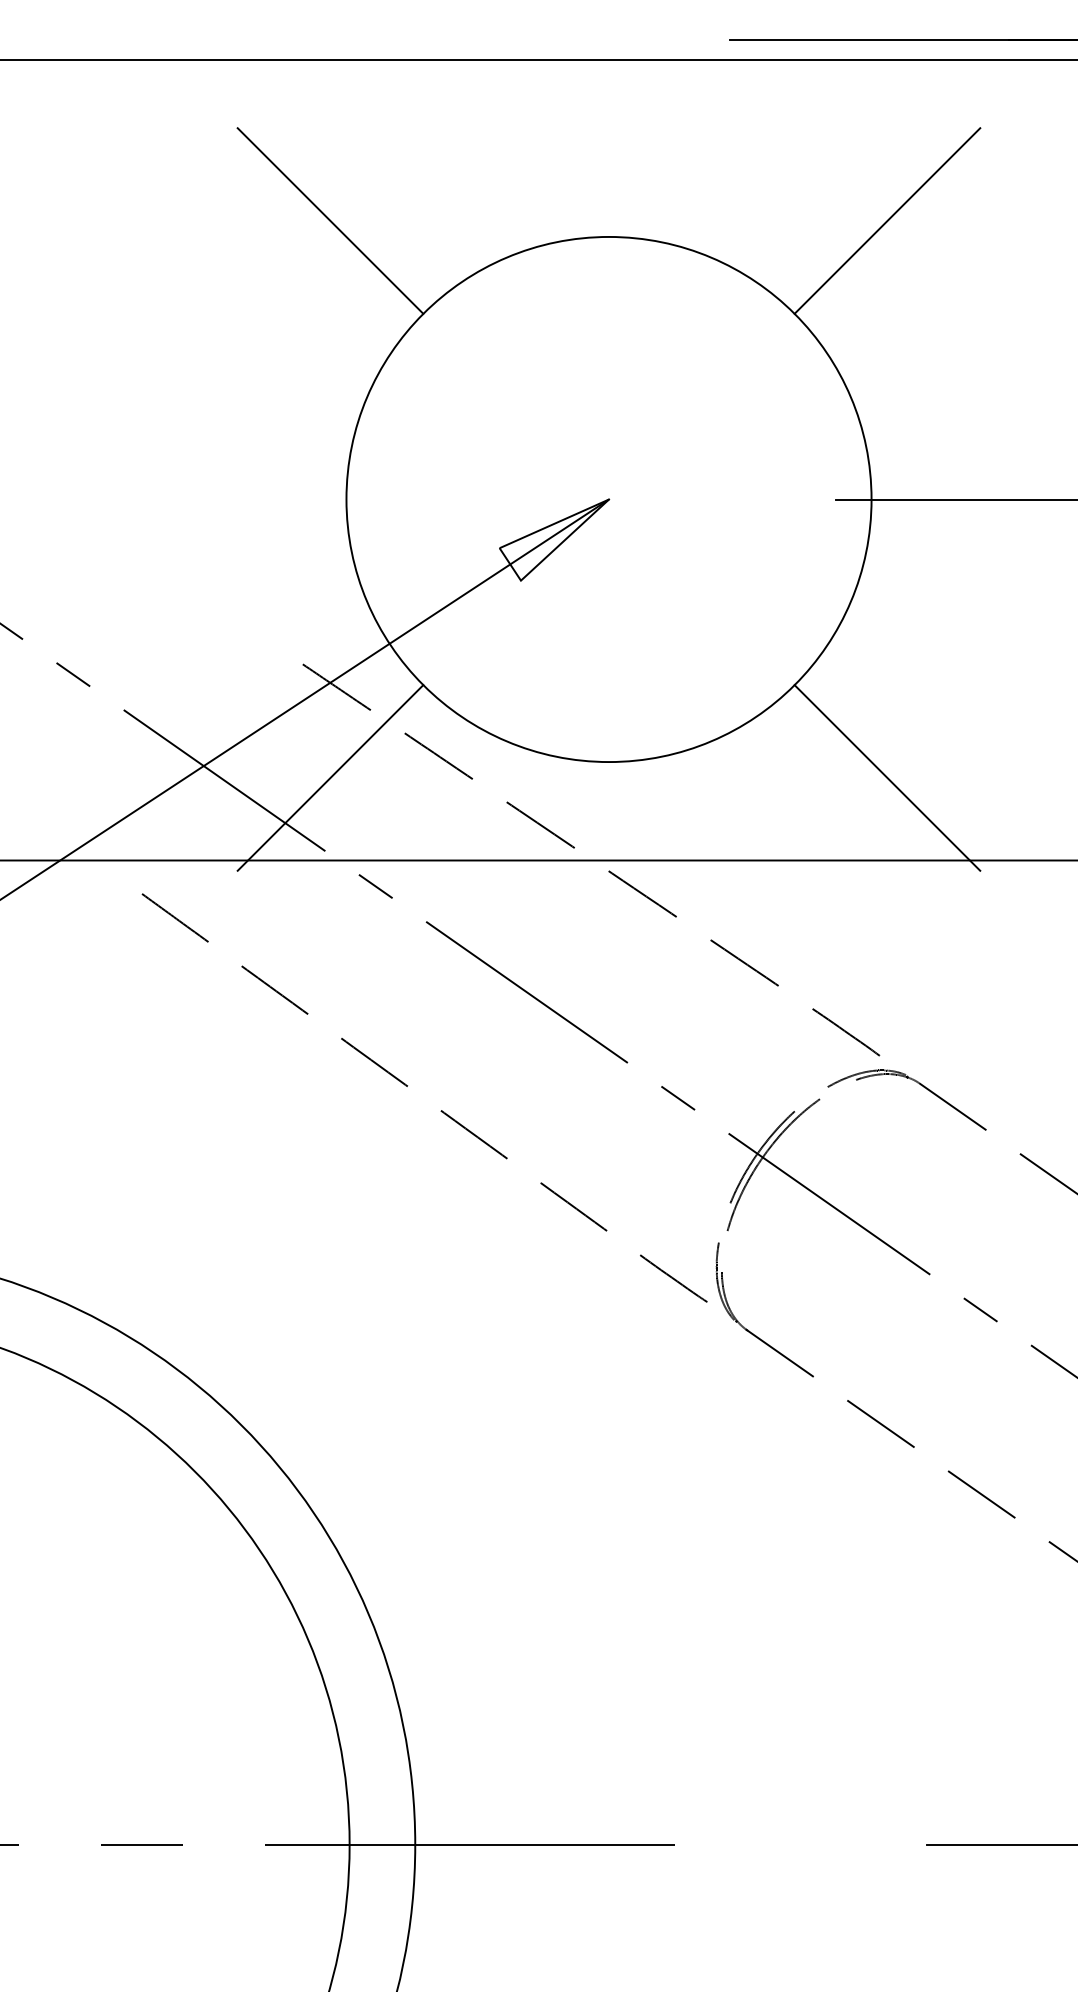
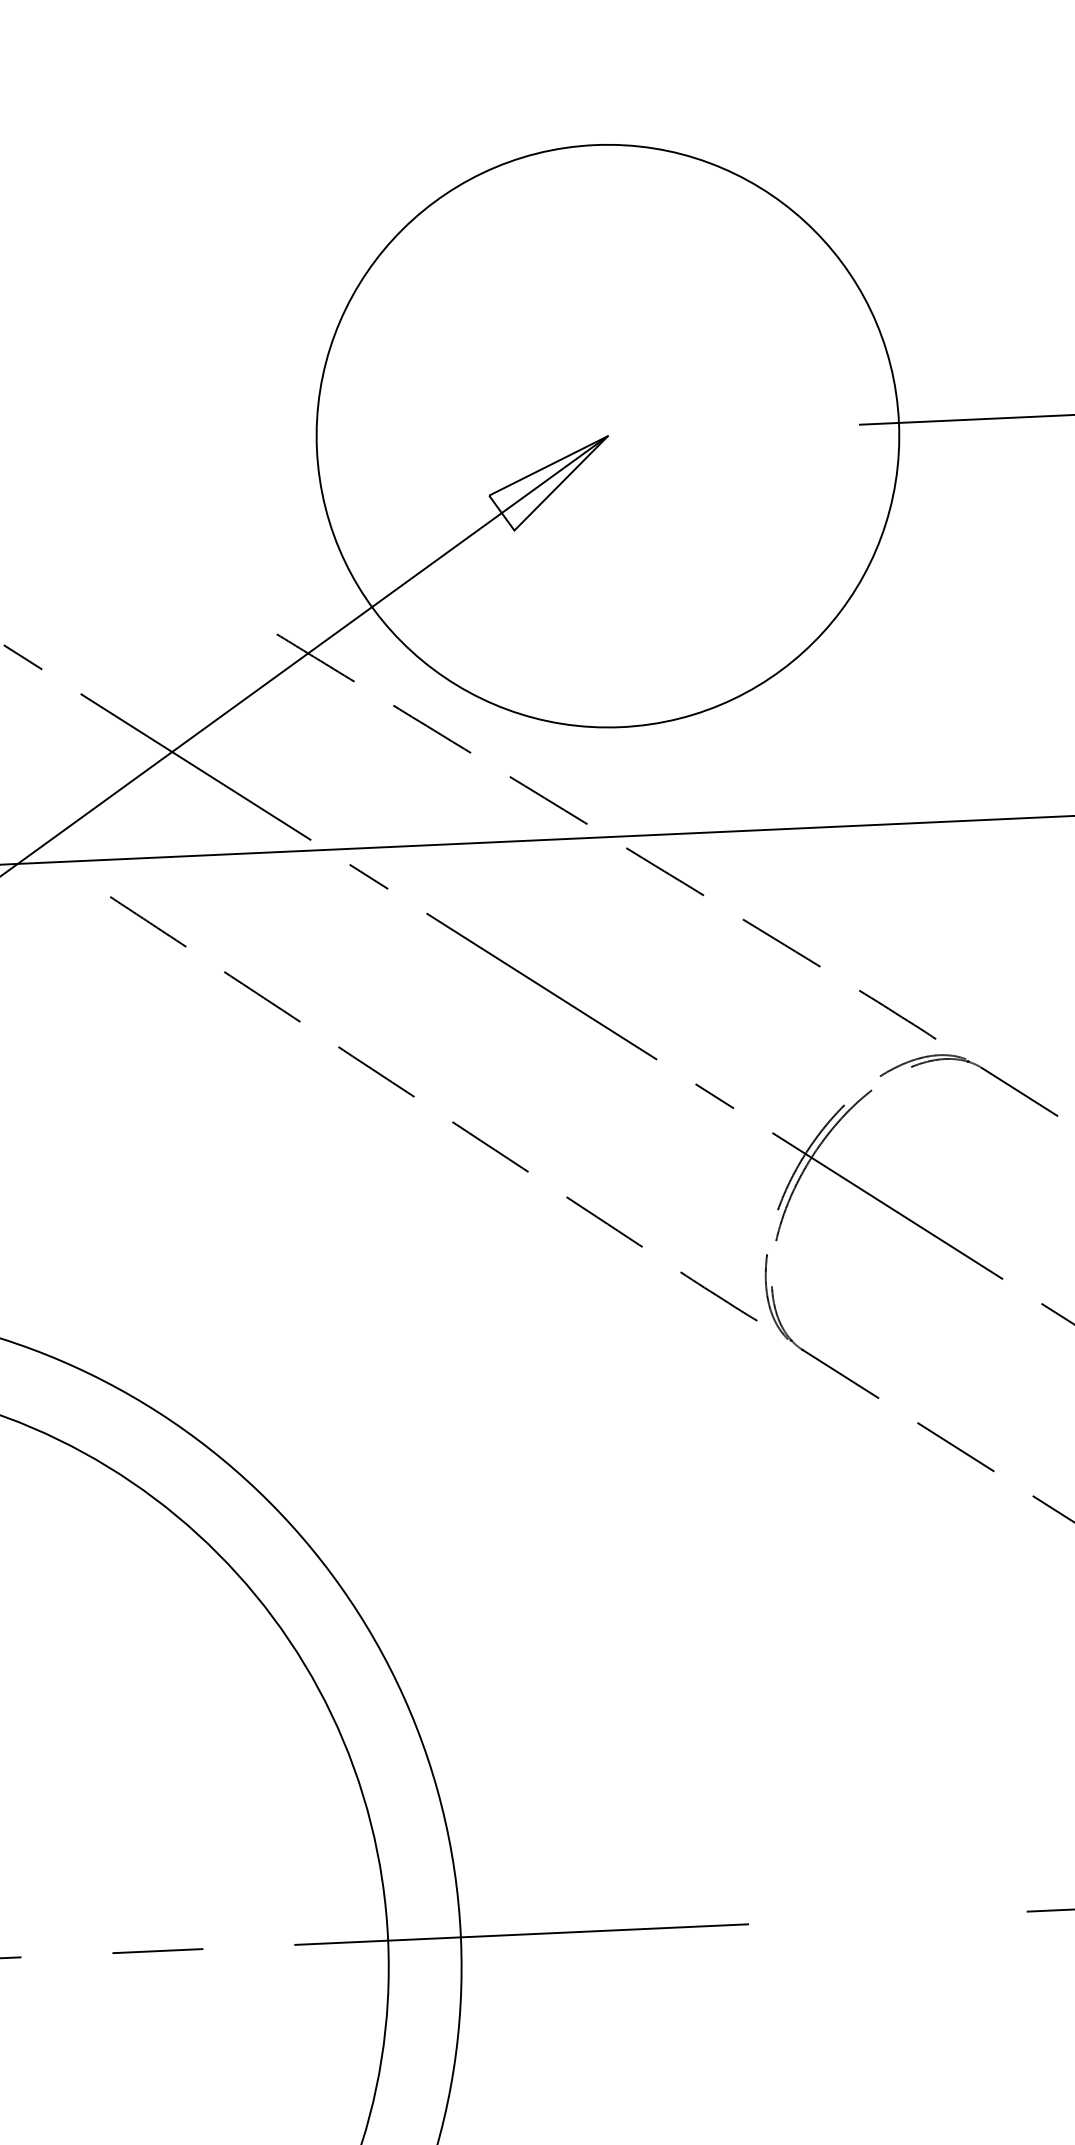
line: (330, 220) -> (285, 140), removed
line: (887, 220) -> (902, 112), removed
line: (330, 777) -> (313, 758), removed
line: (887, 777) -> (930, 730), removed

